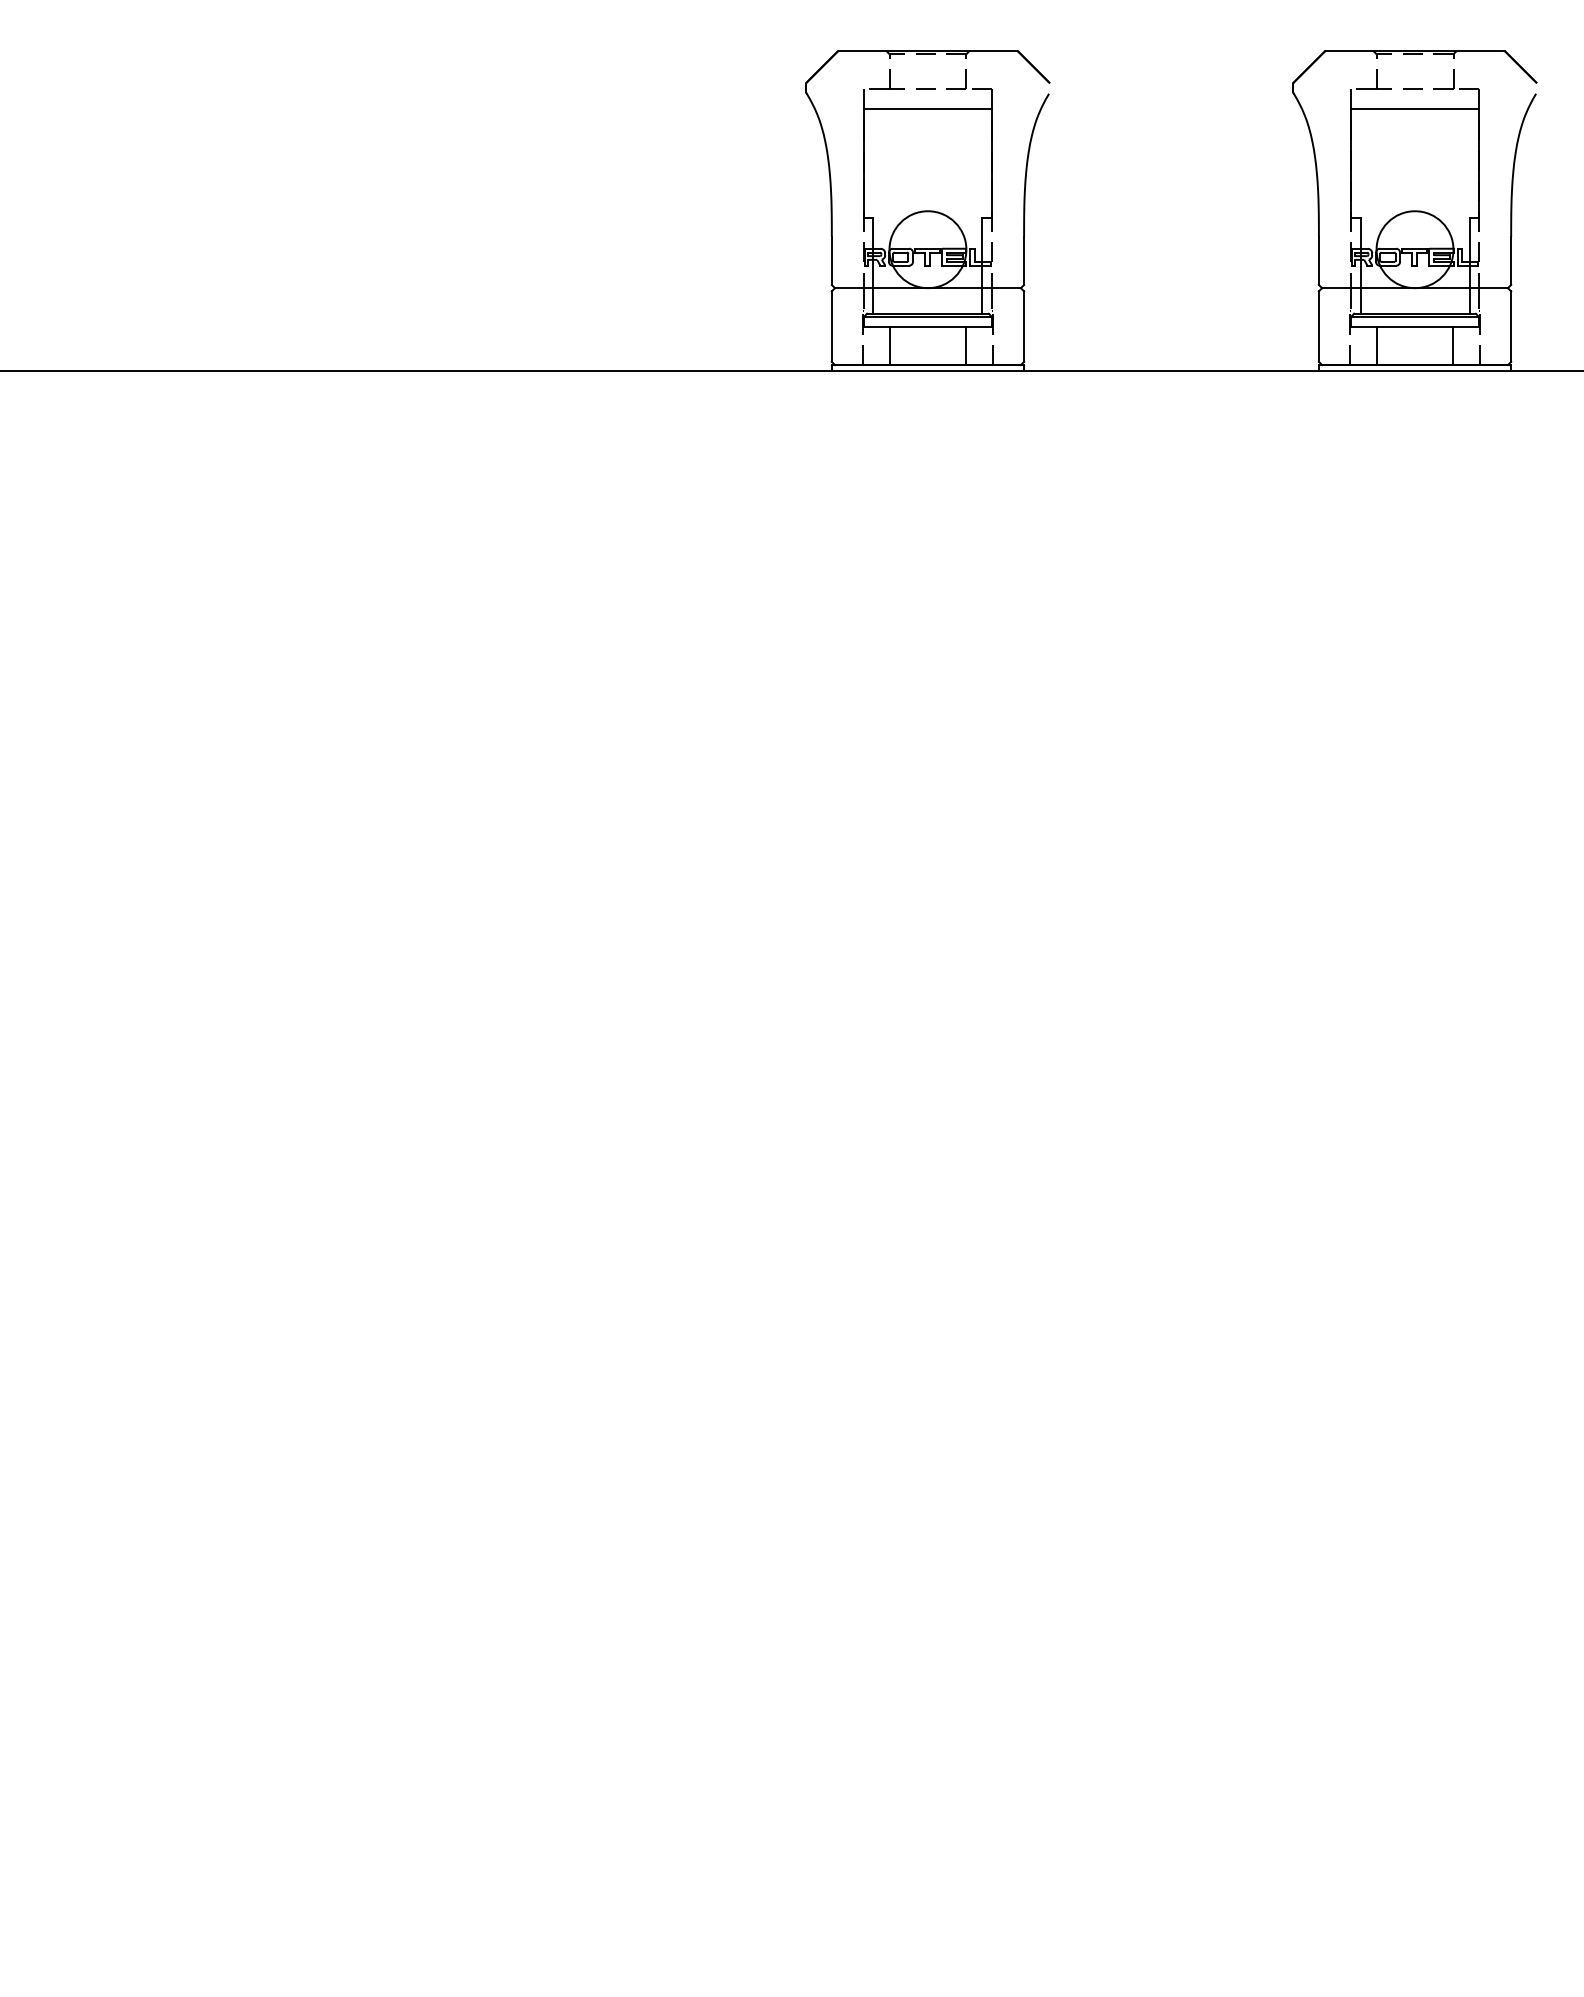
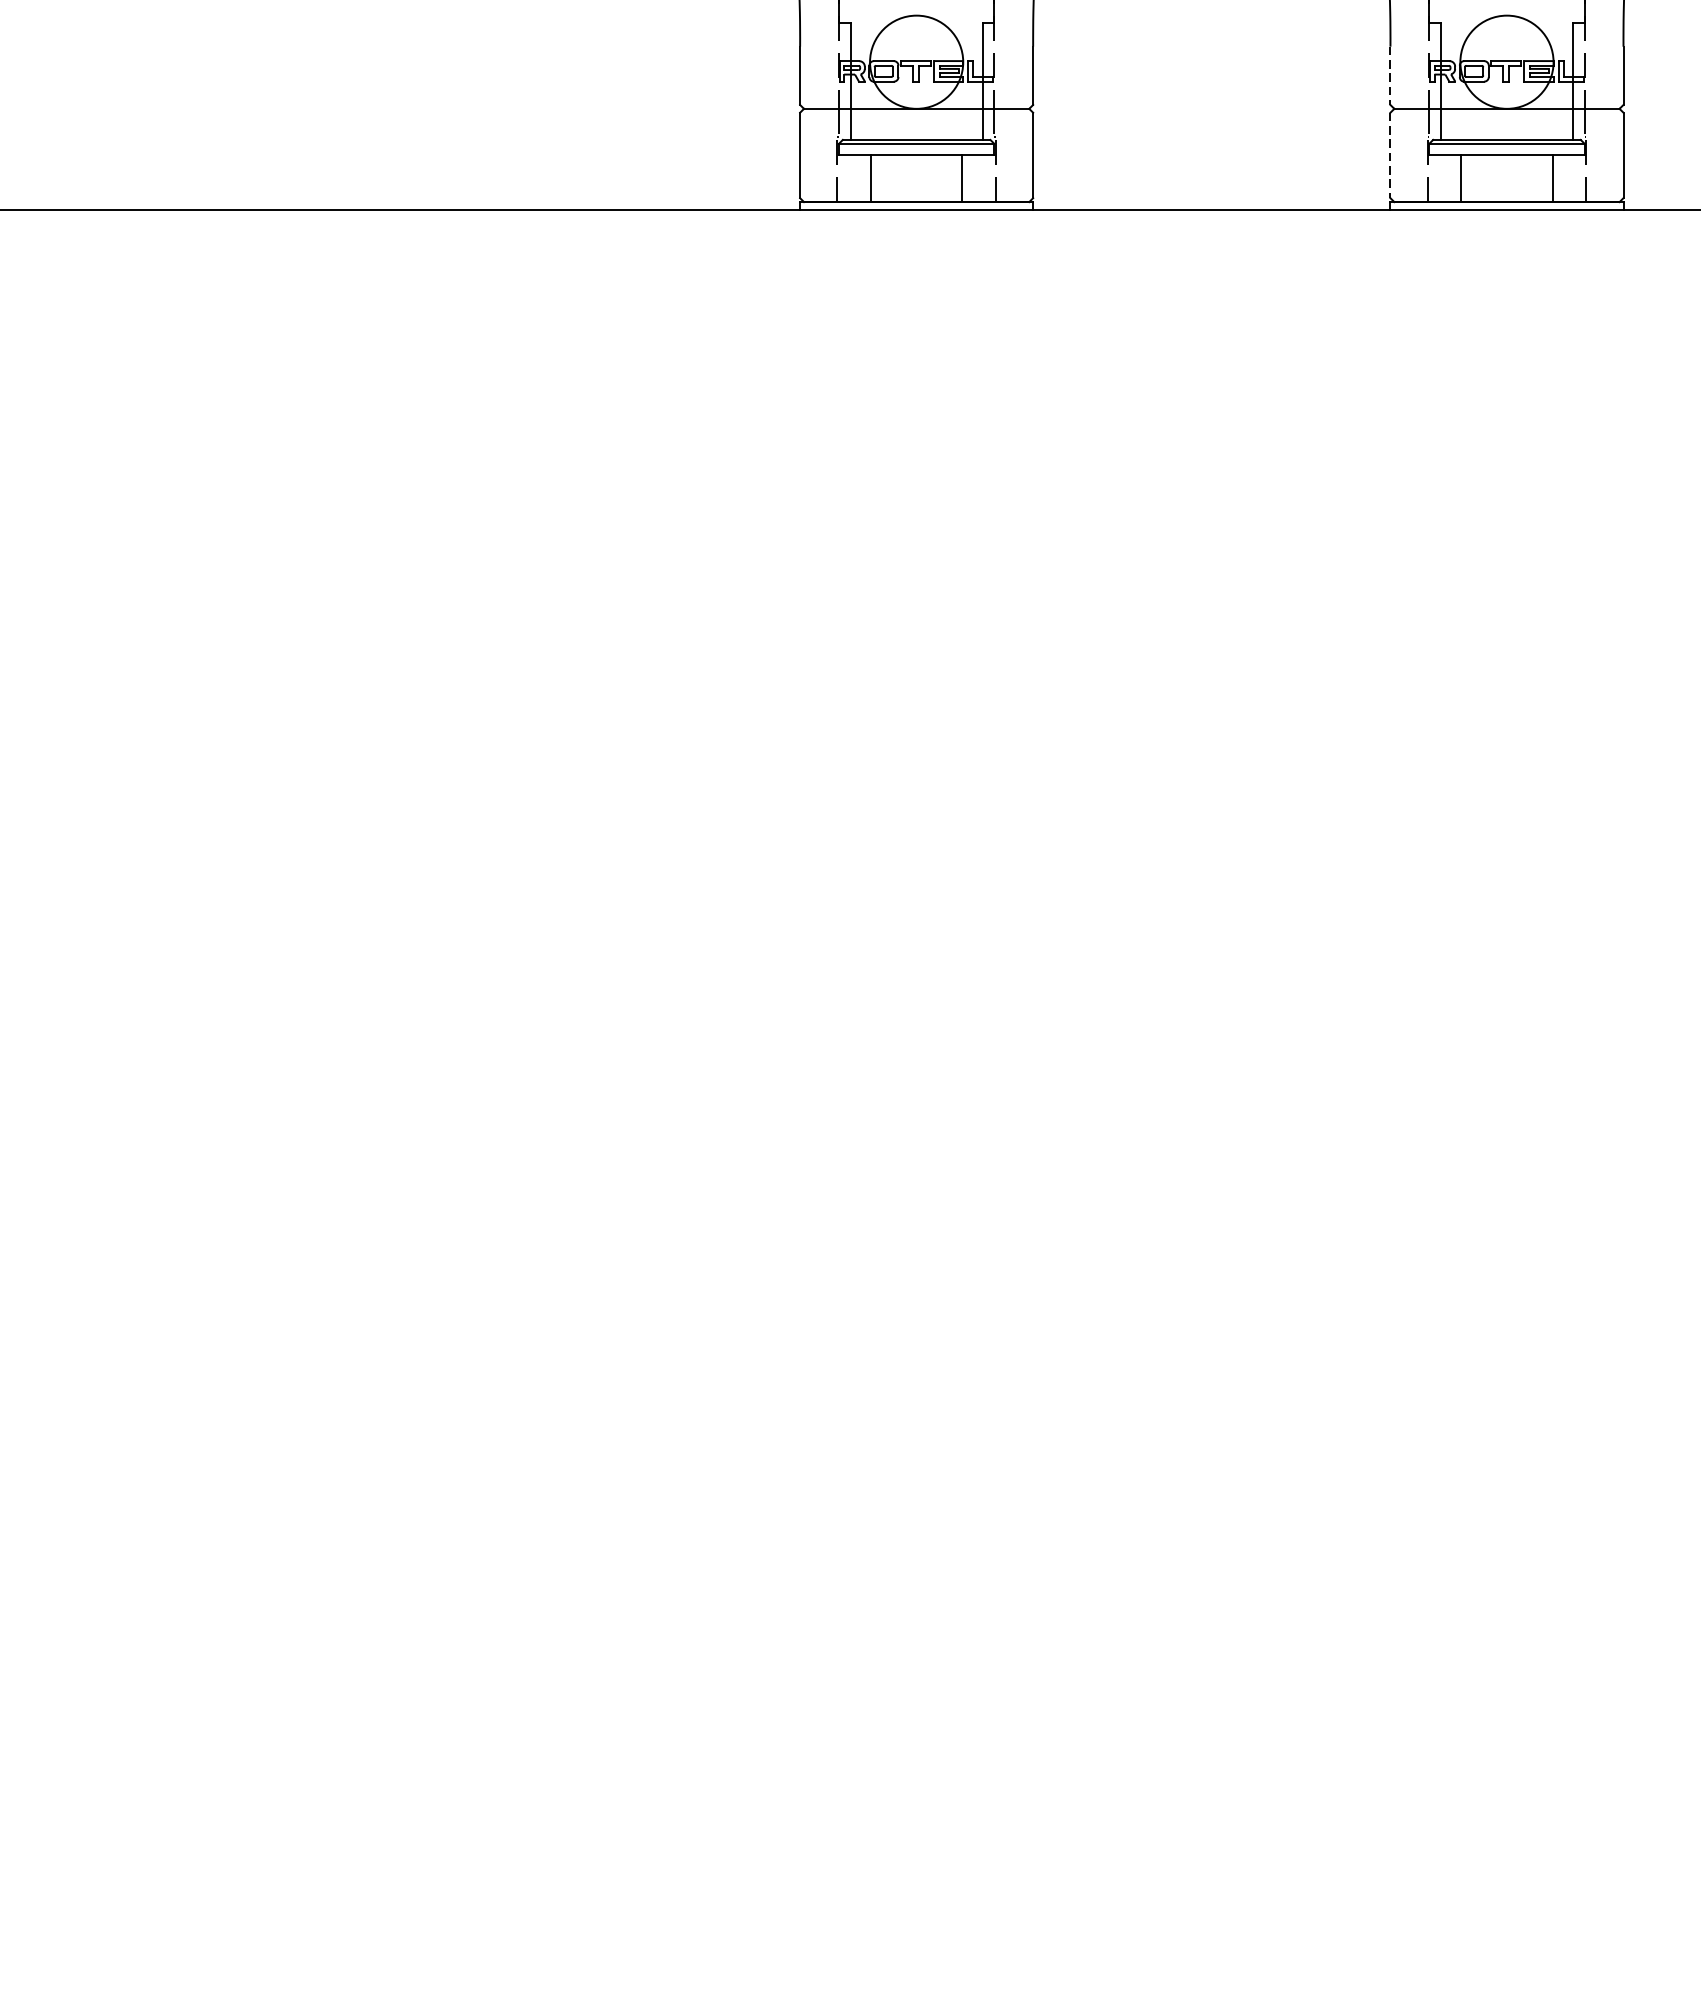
line: (1318, 261) -> (1389, 76), solid -> dashed
line: (1318, 327) -> (1389, 156), solid -> dashed

